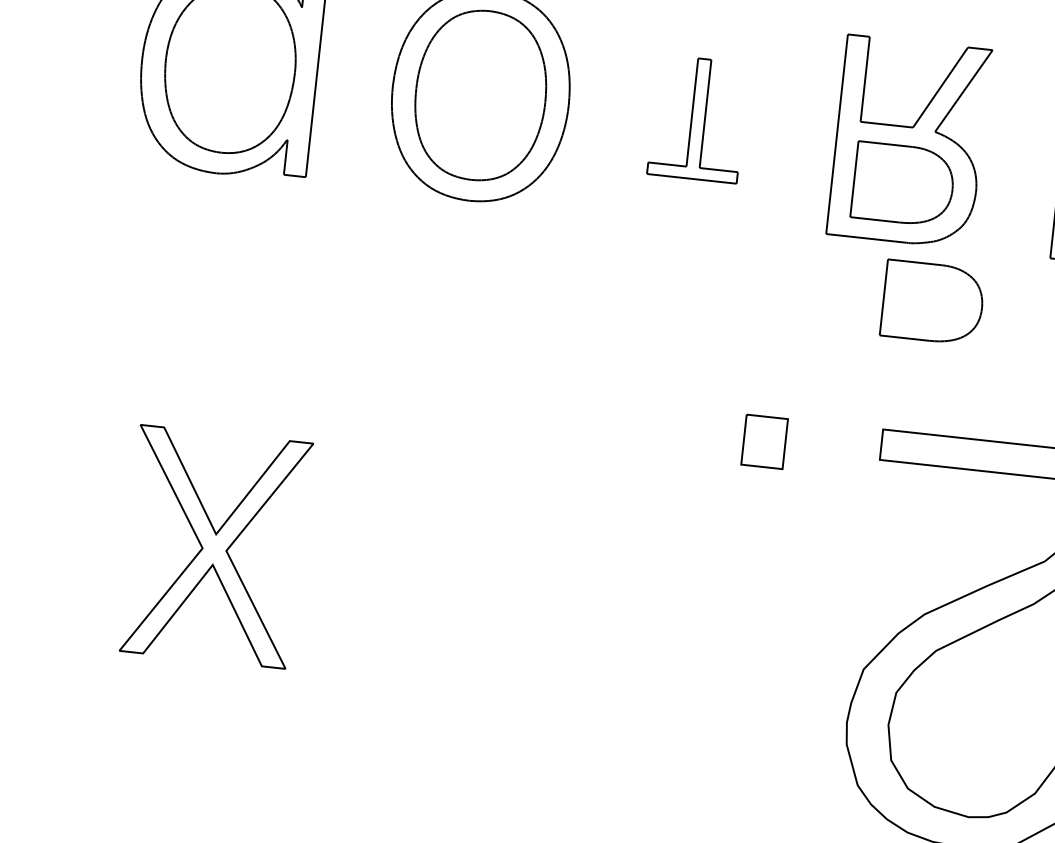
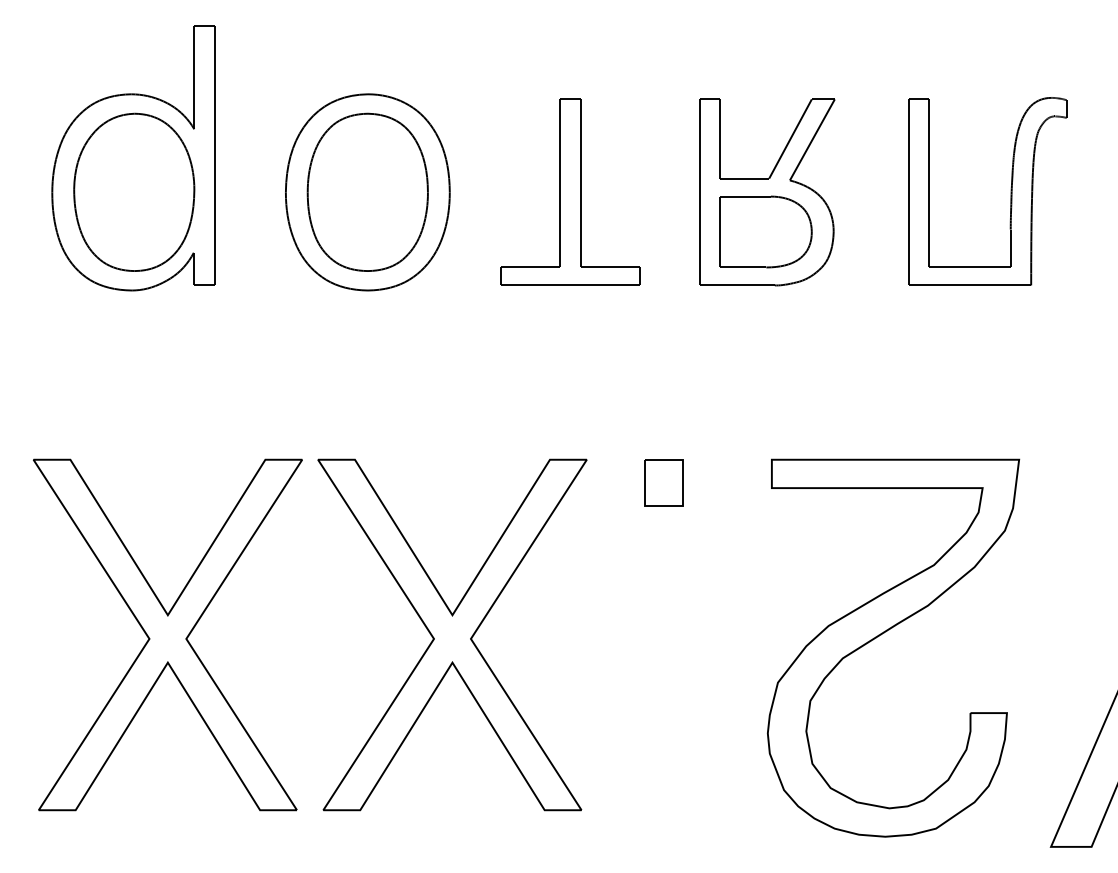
part: (698, 118) -> (570, 191), size x1.67
part: (932, 302) -> (804, 337), removed
part: (214, 546) -> (167, 634), size x1.67
part: (520, 579) -> (452, 634), added

